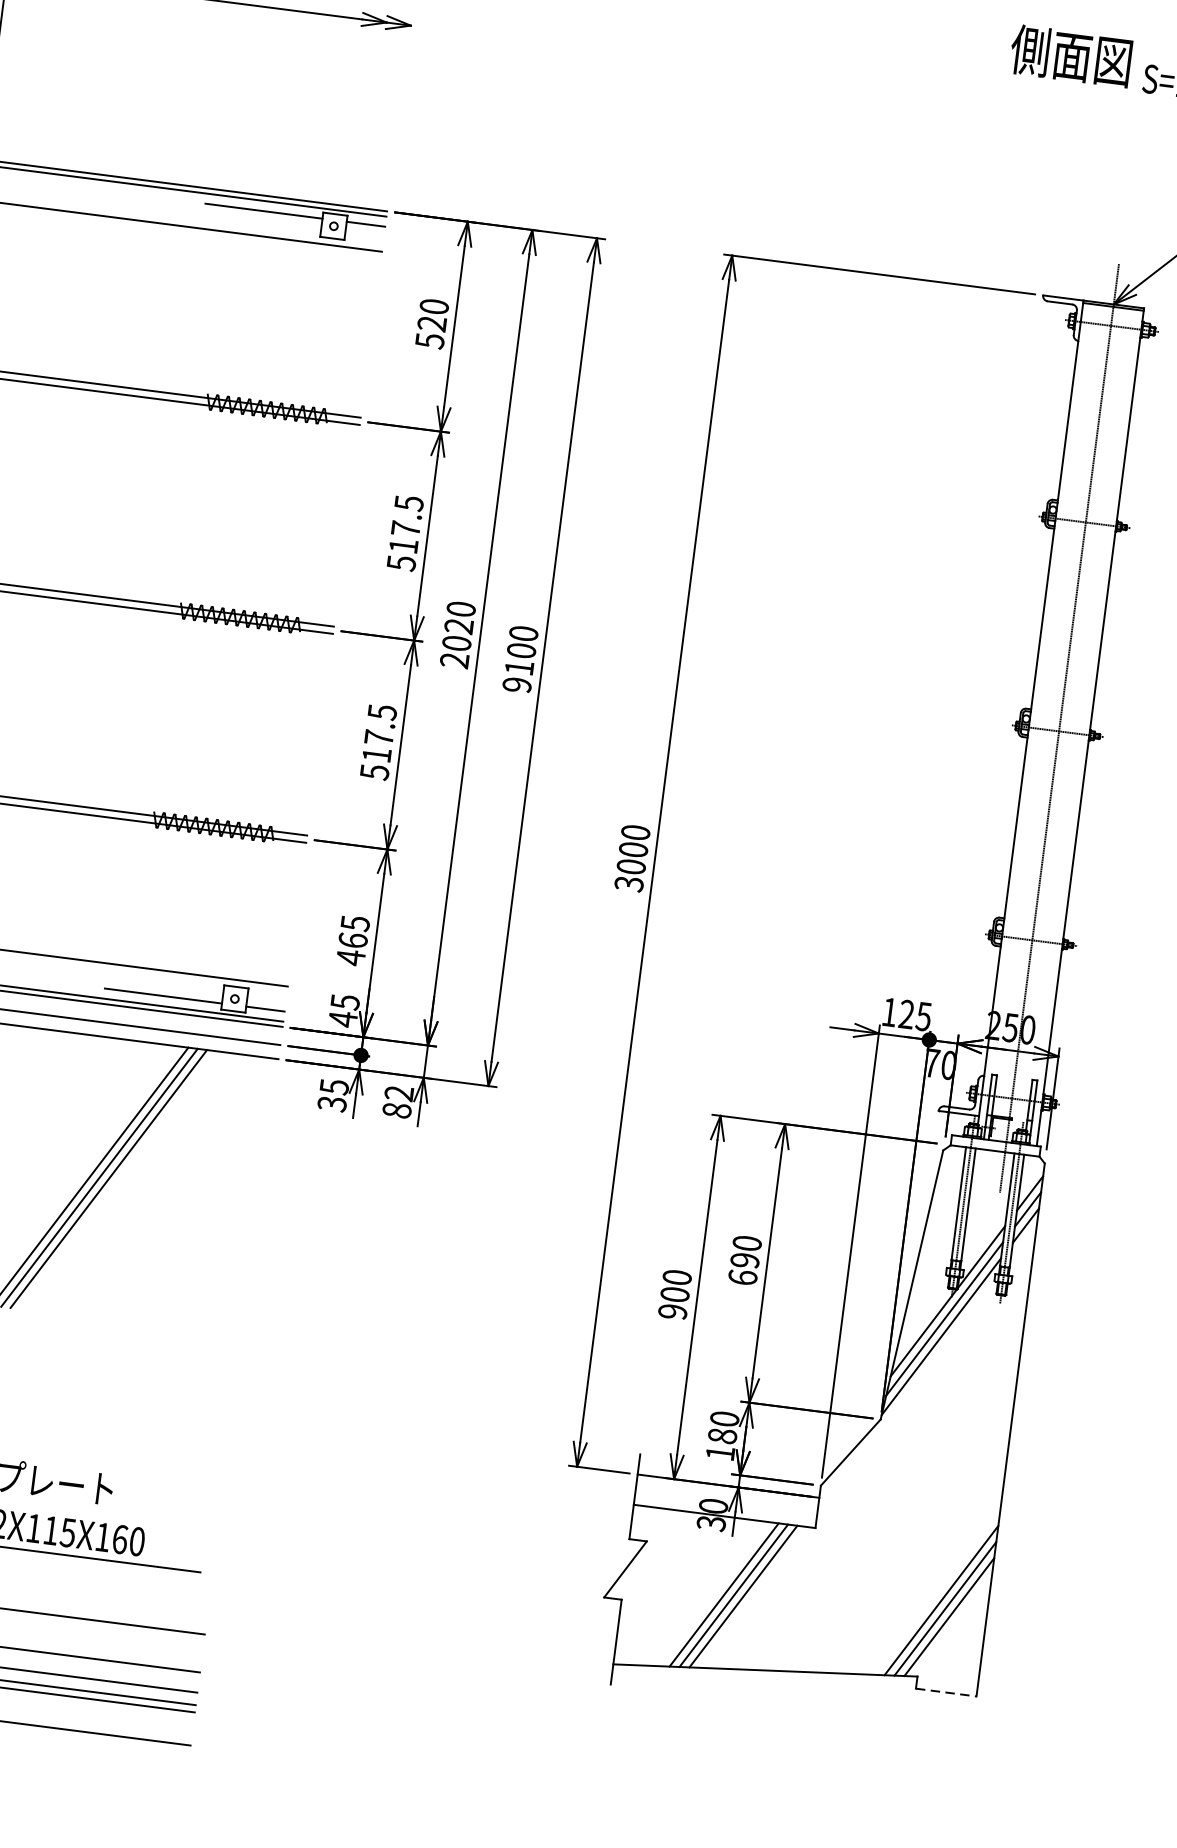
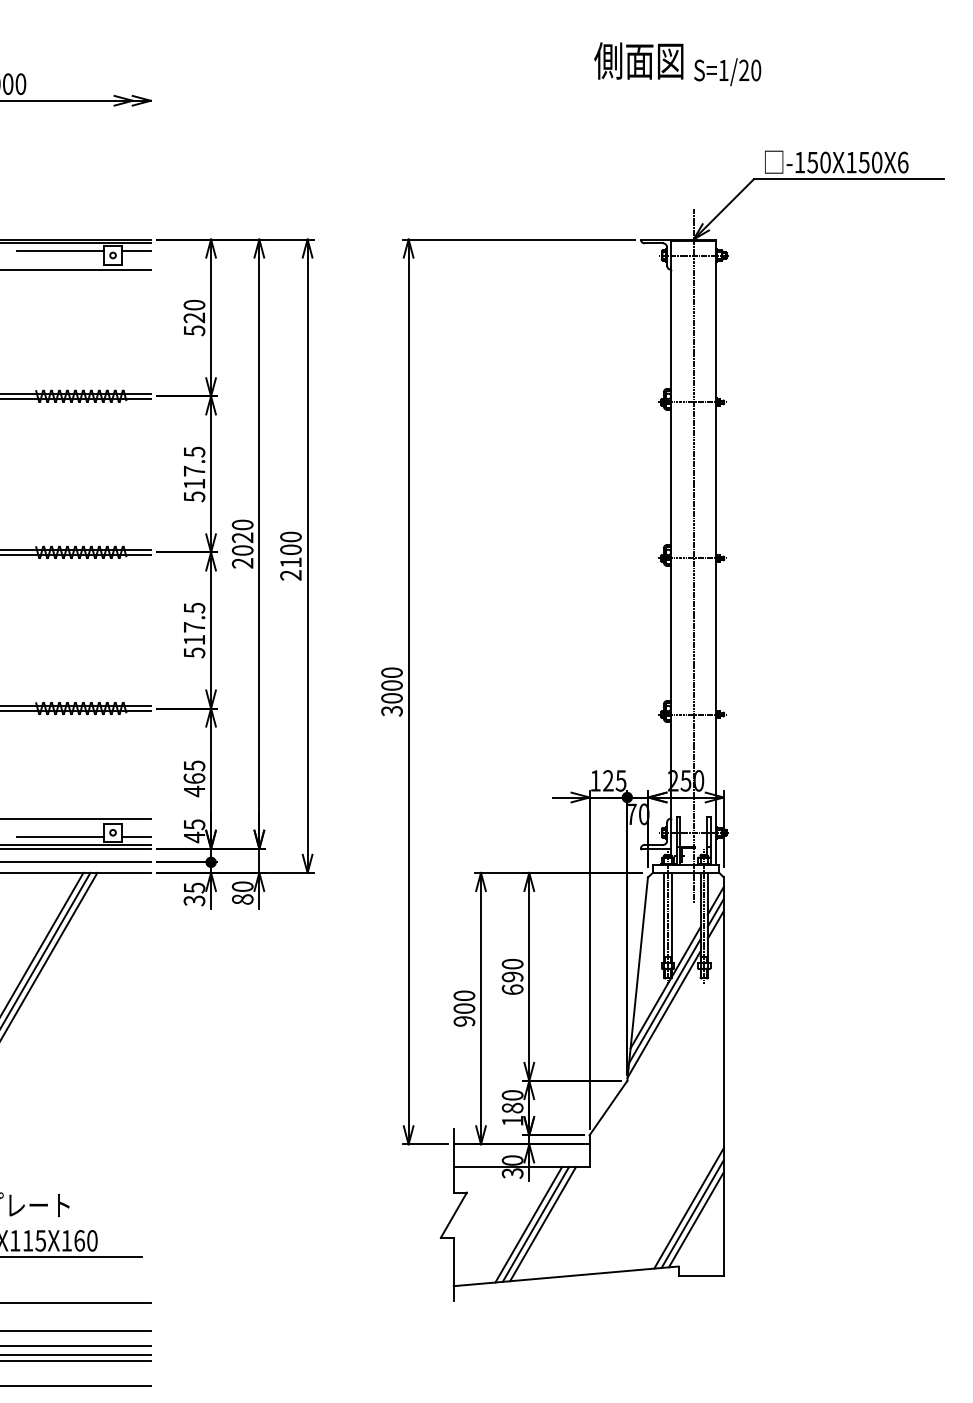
text: (516, 685) -> (290, 575), 9100 -> 2100
text: (398, 1093) -> (242, 886), 82 -> 80
line: (946, 1692) -> (701, 1275), dashed -> solid

